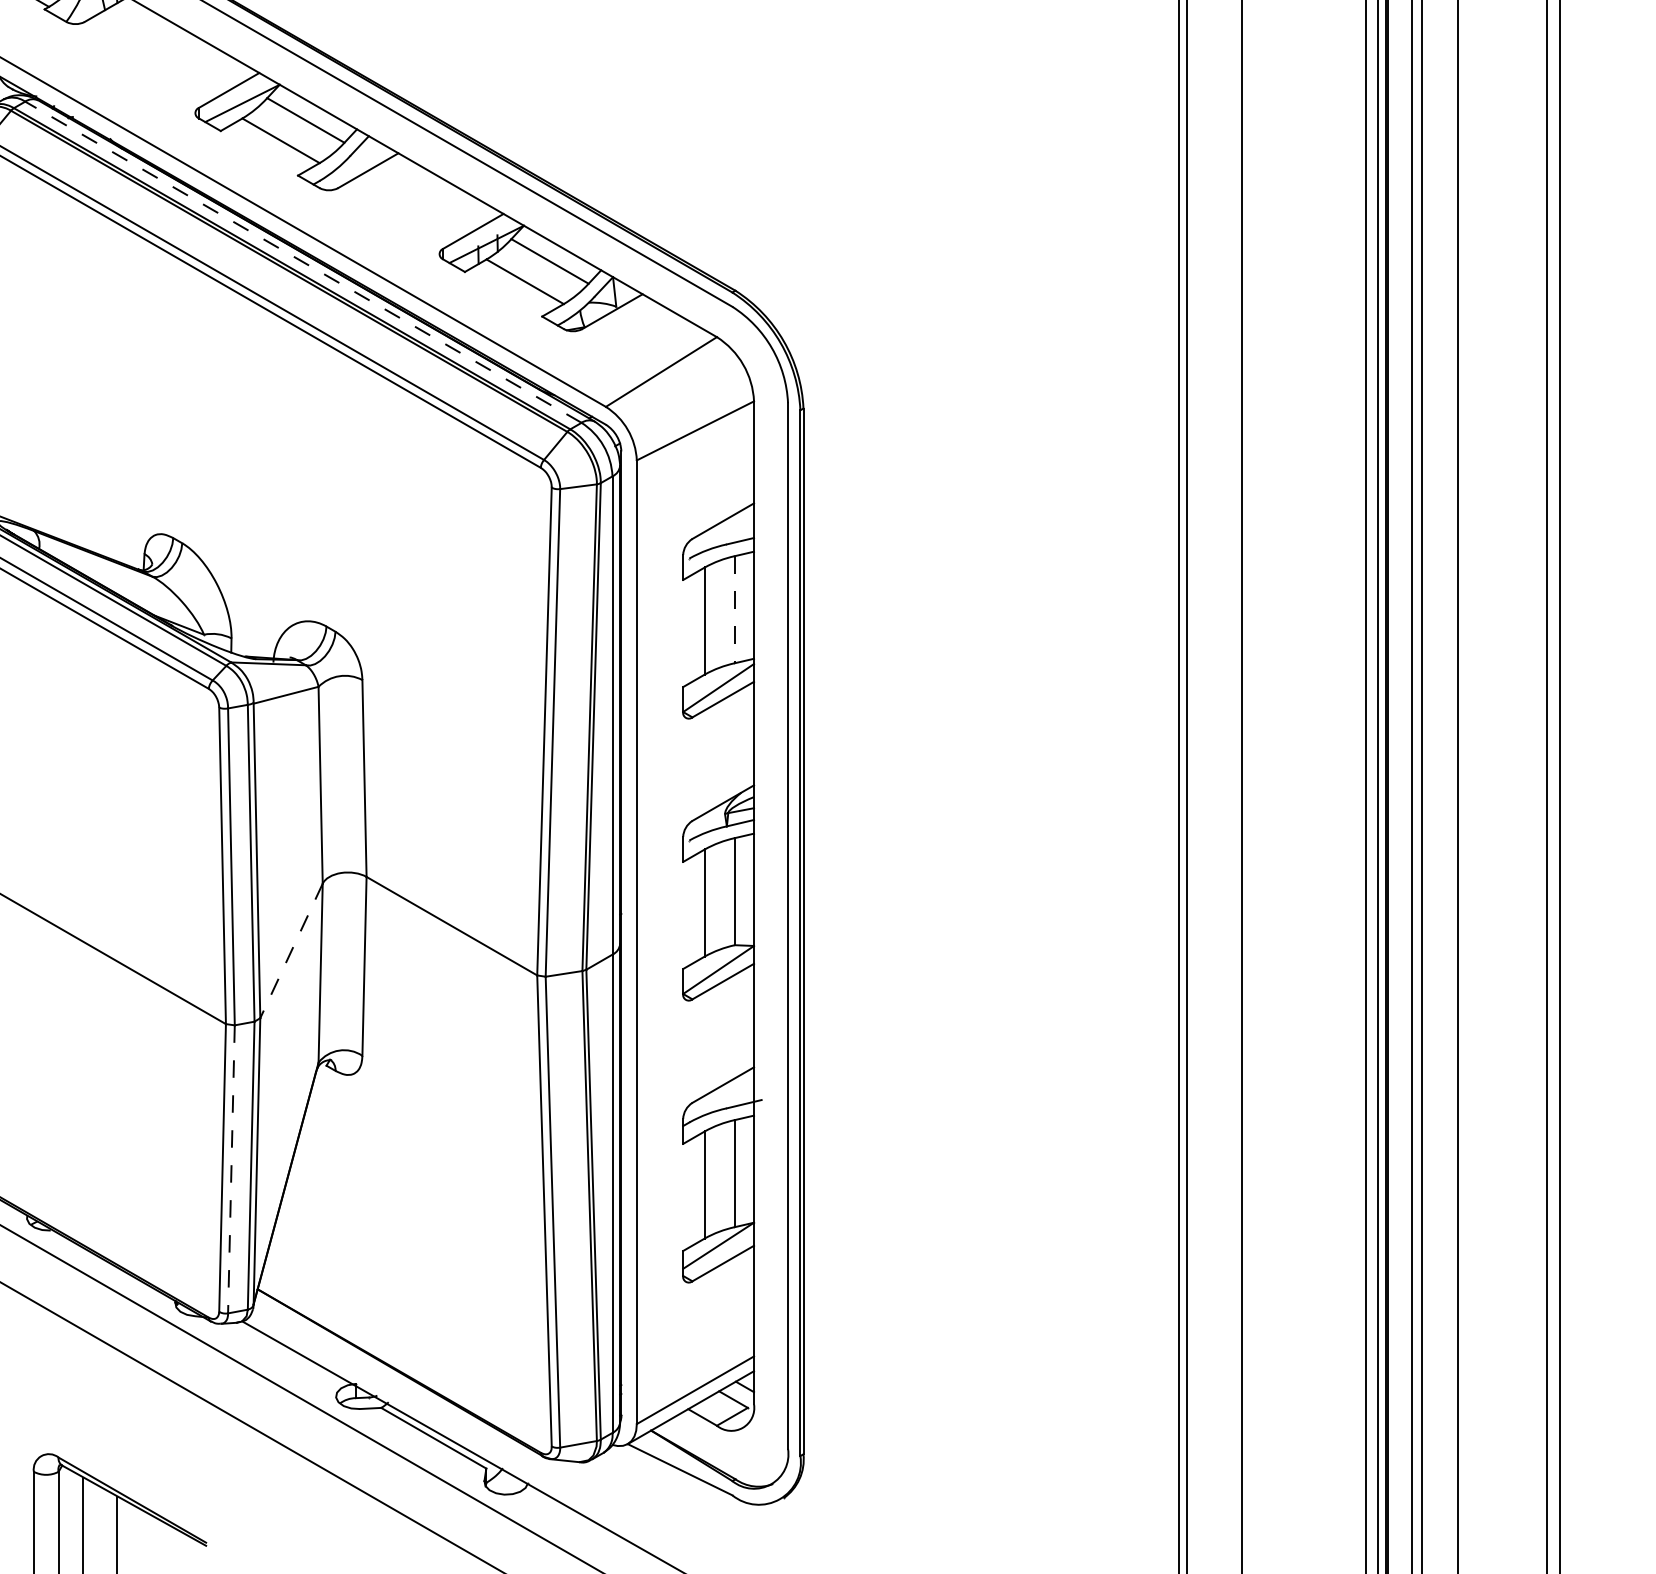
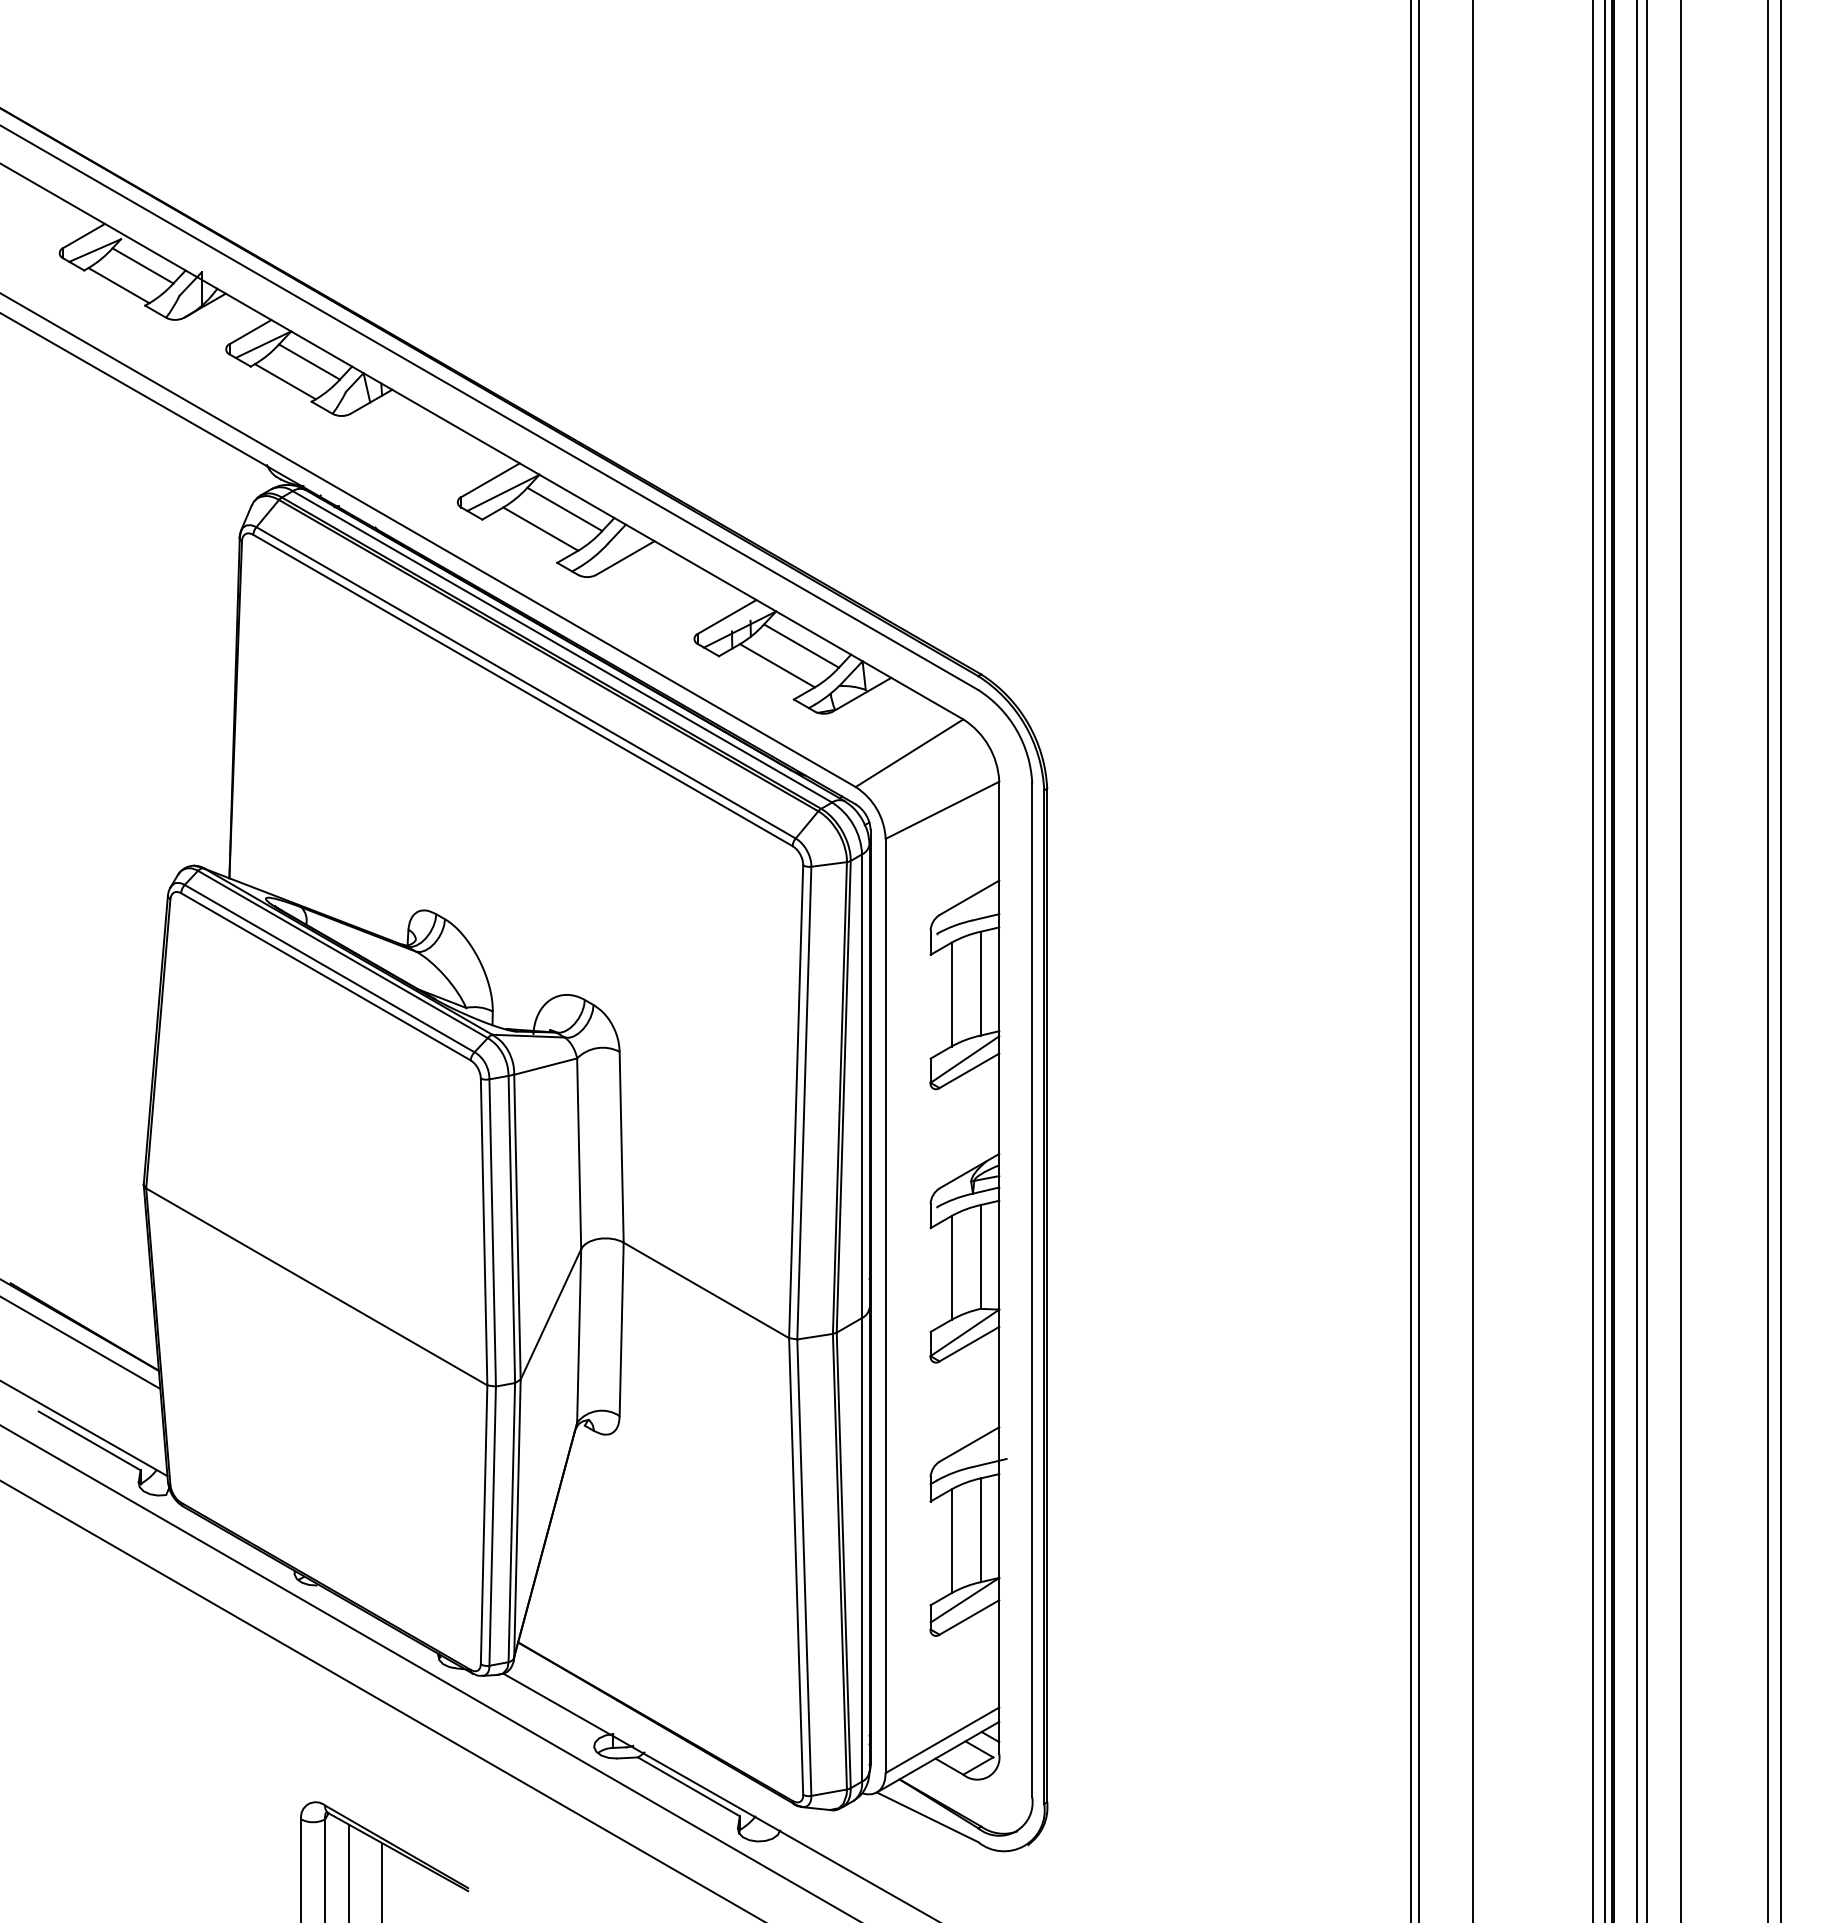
line: (303, 261) -> (562, 646), dashed -> solid
line: (734, 609) -> (980, 983), dashed -> solid
line: (291, 951) -> (550, 1314), dashed -> solid
line: (231, 1169) -> (492, 1526), dashed -> solid

